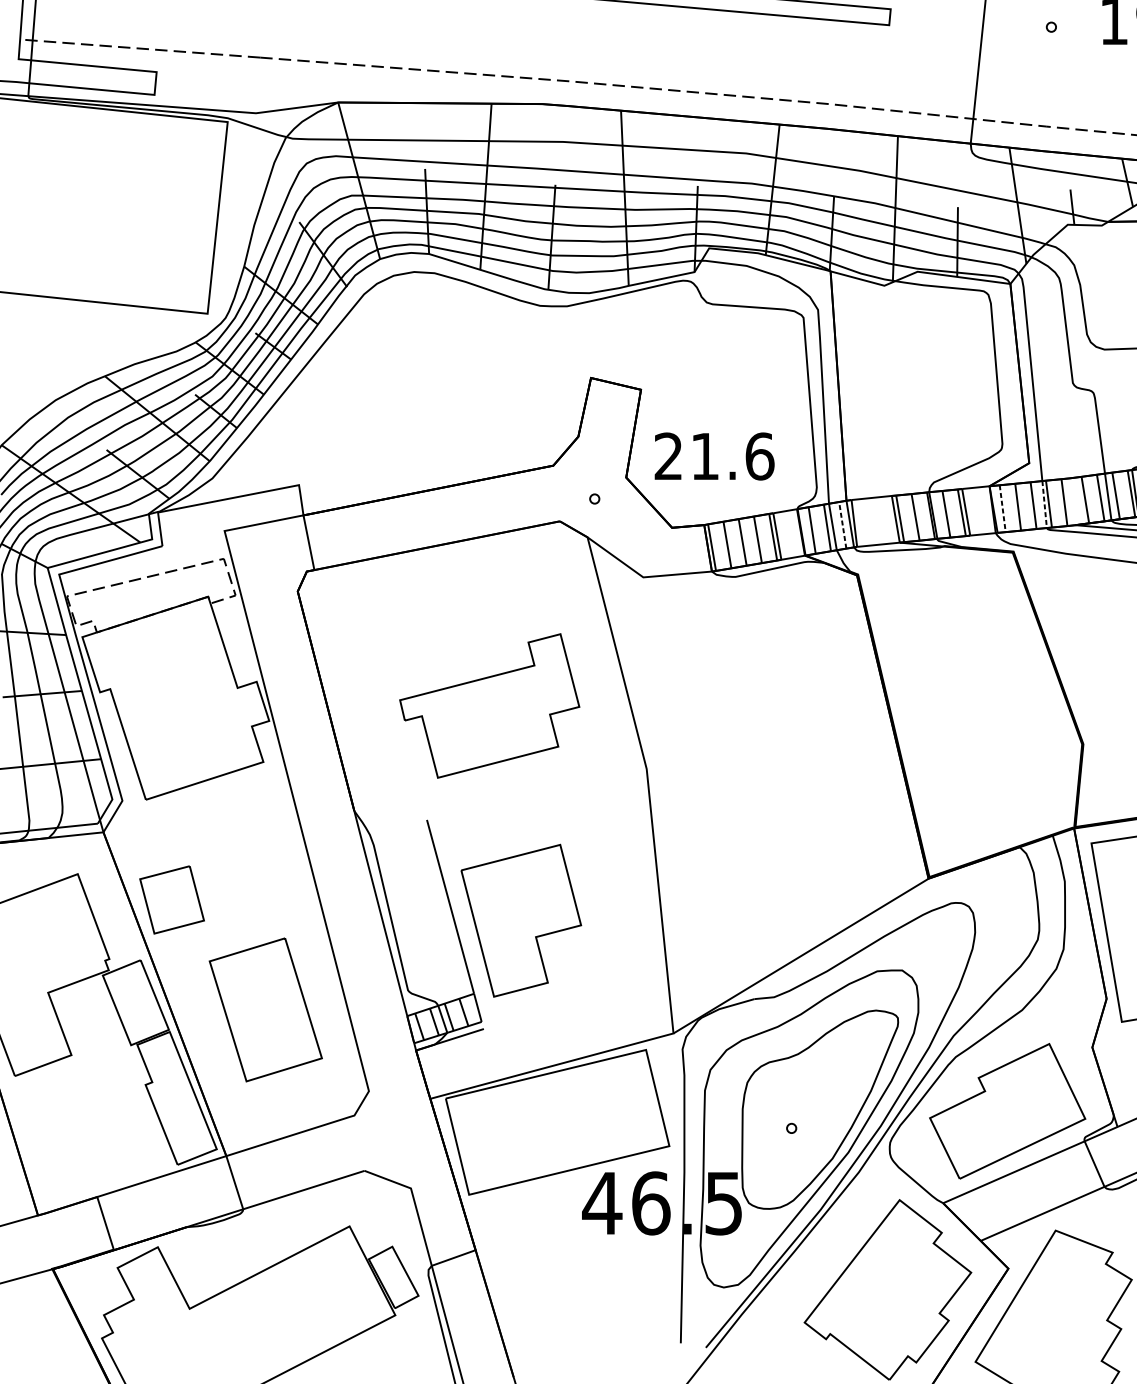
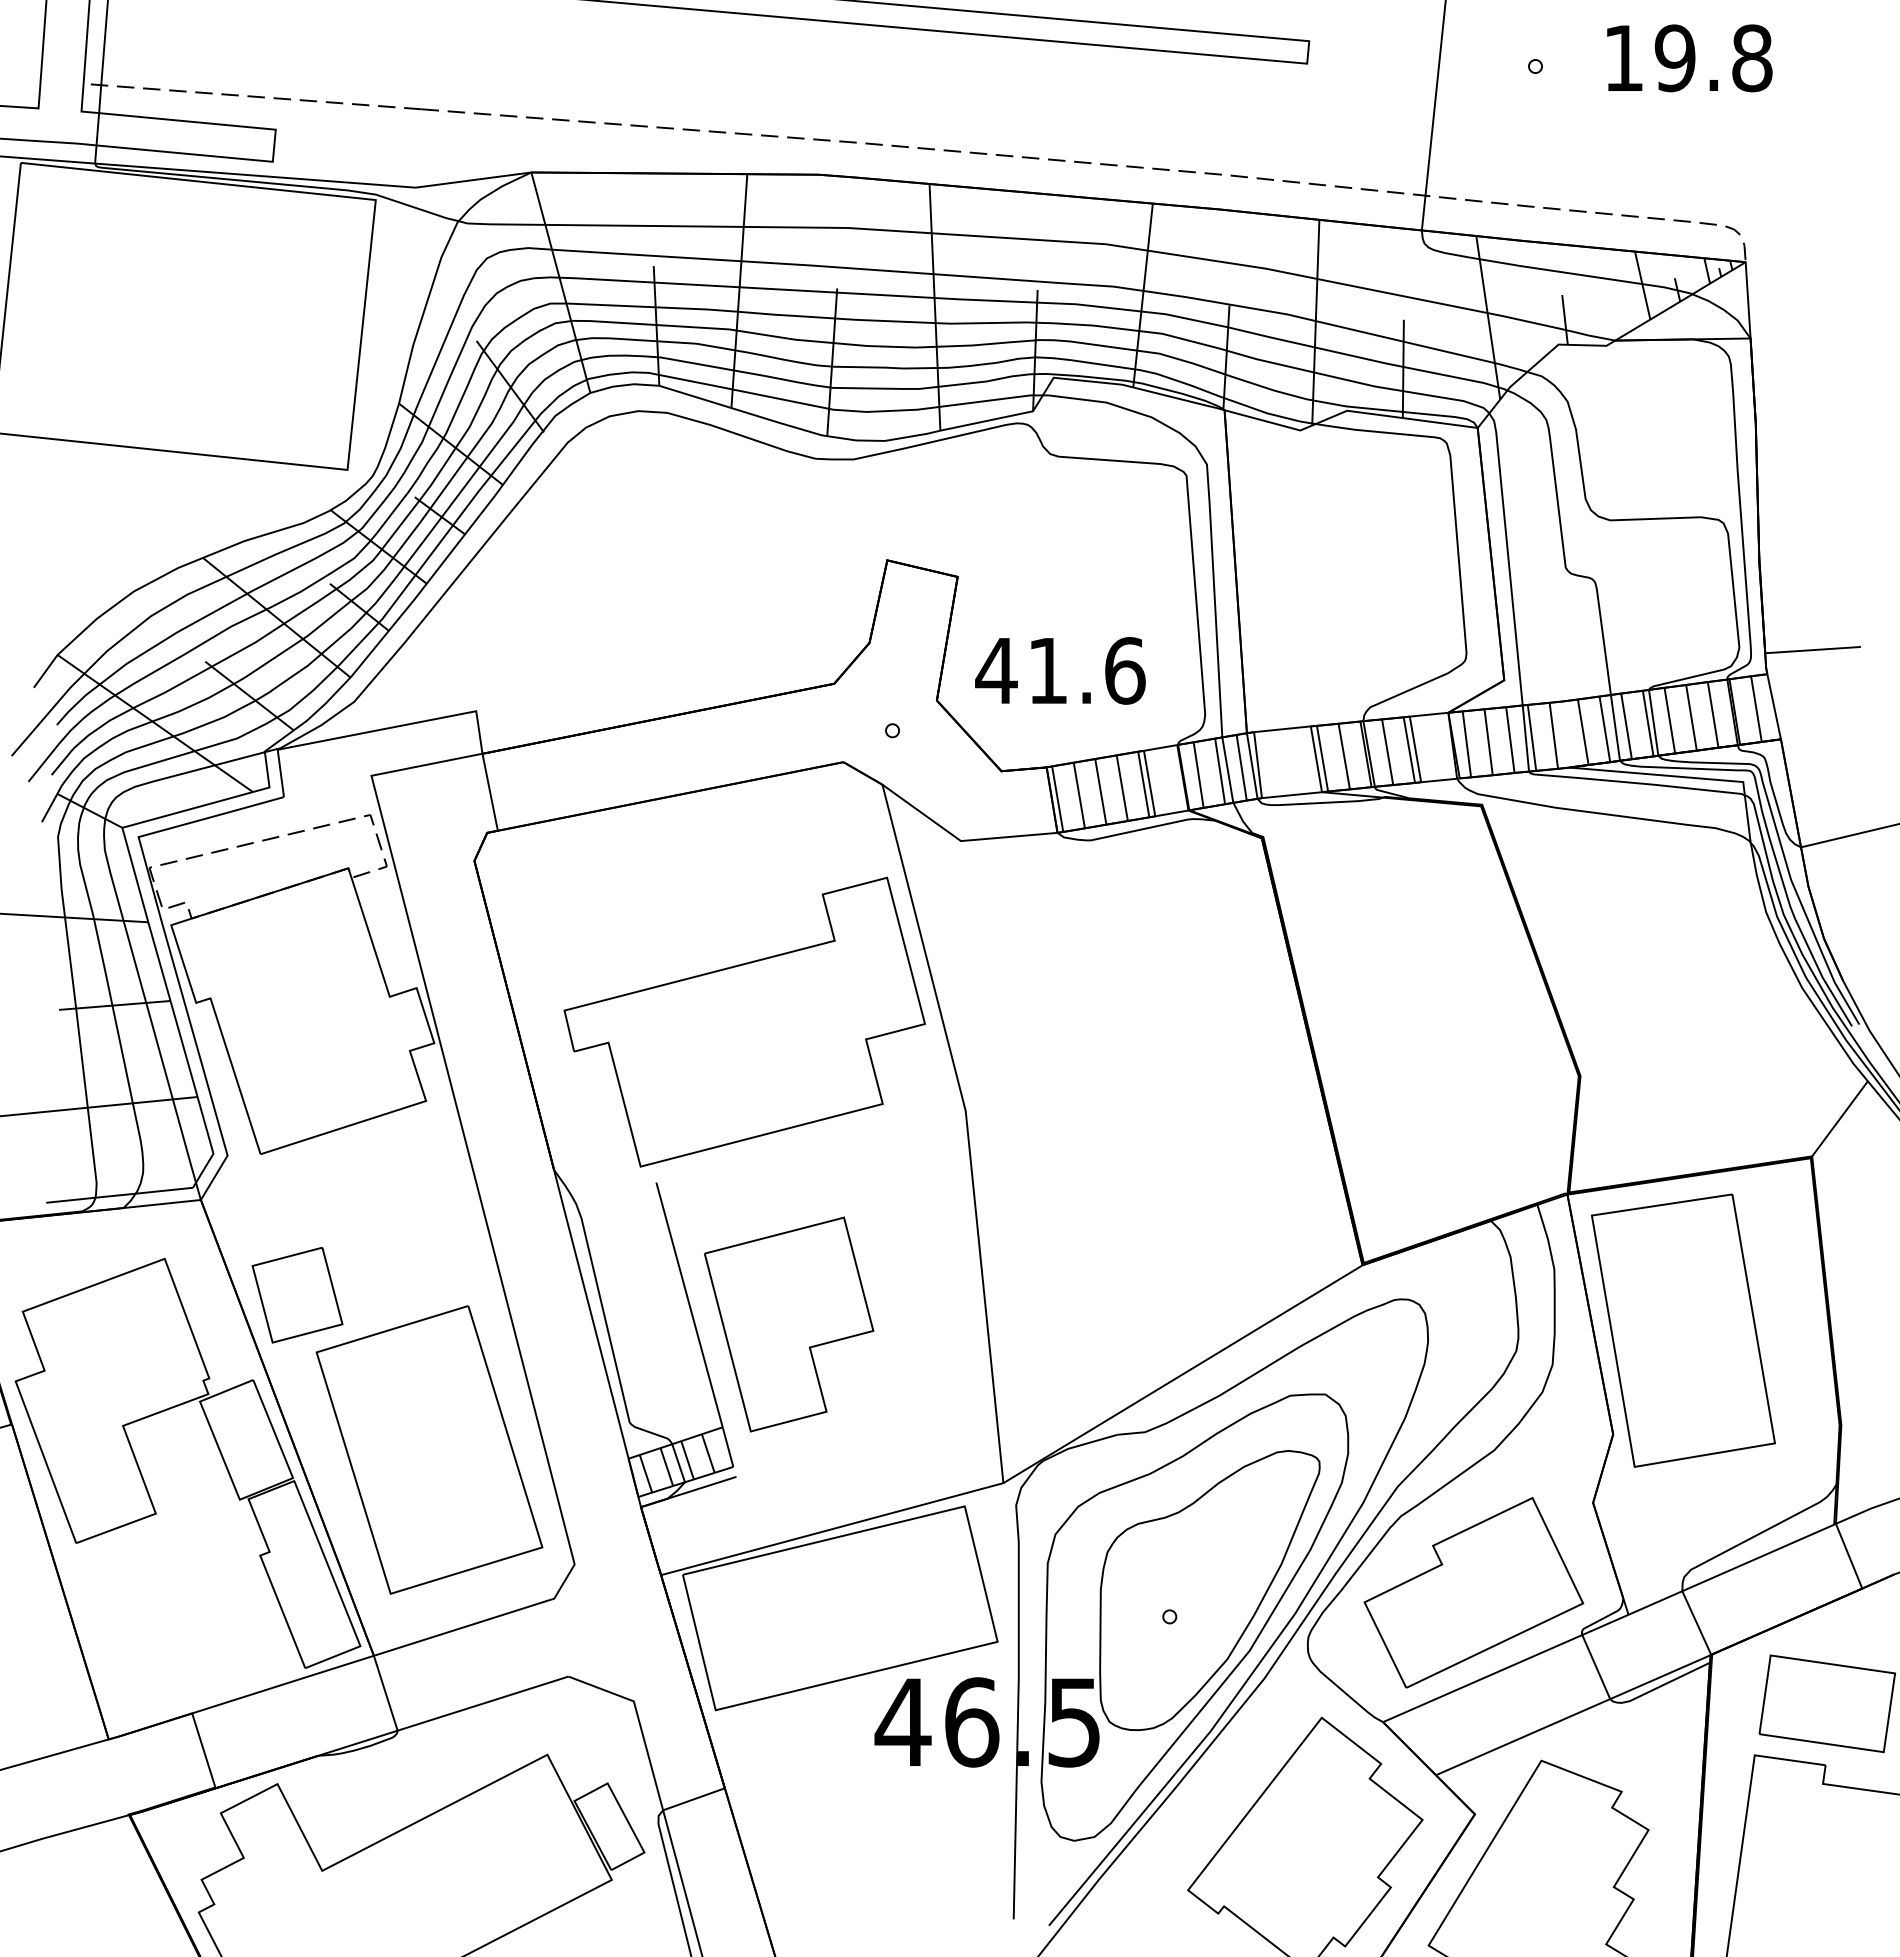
text: (668, 456) -> (996, 670), 21.6 -> 41.6
line: (1044, 505) -> (1525, 739), dashed -> solid
line: (1002, 508) -> (1466, 744), dashed -> solid
line: (842, 525) -> (1241, 767), dashed -> solid
part: (489, 705) -> (744, 1021), size x1.43
part: (265, 1009) -> (429, 1449), size x1.43

